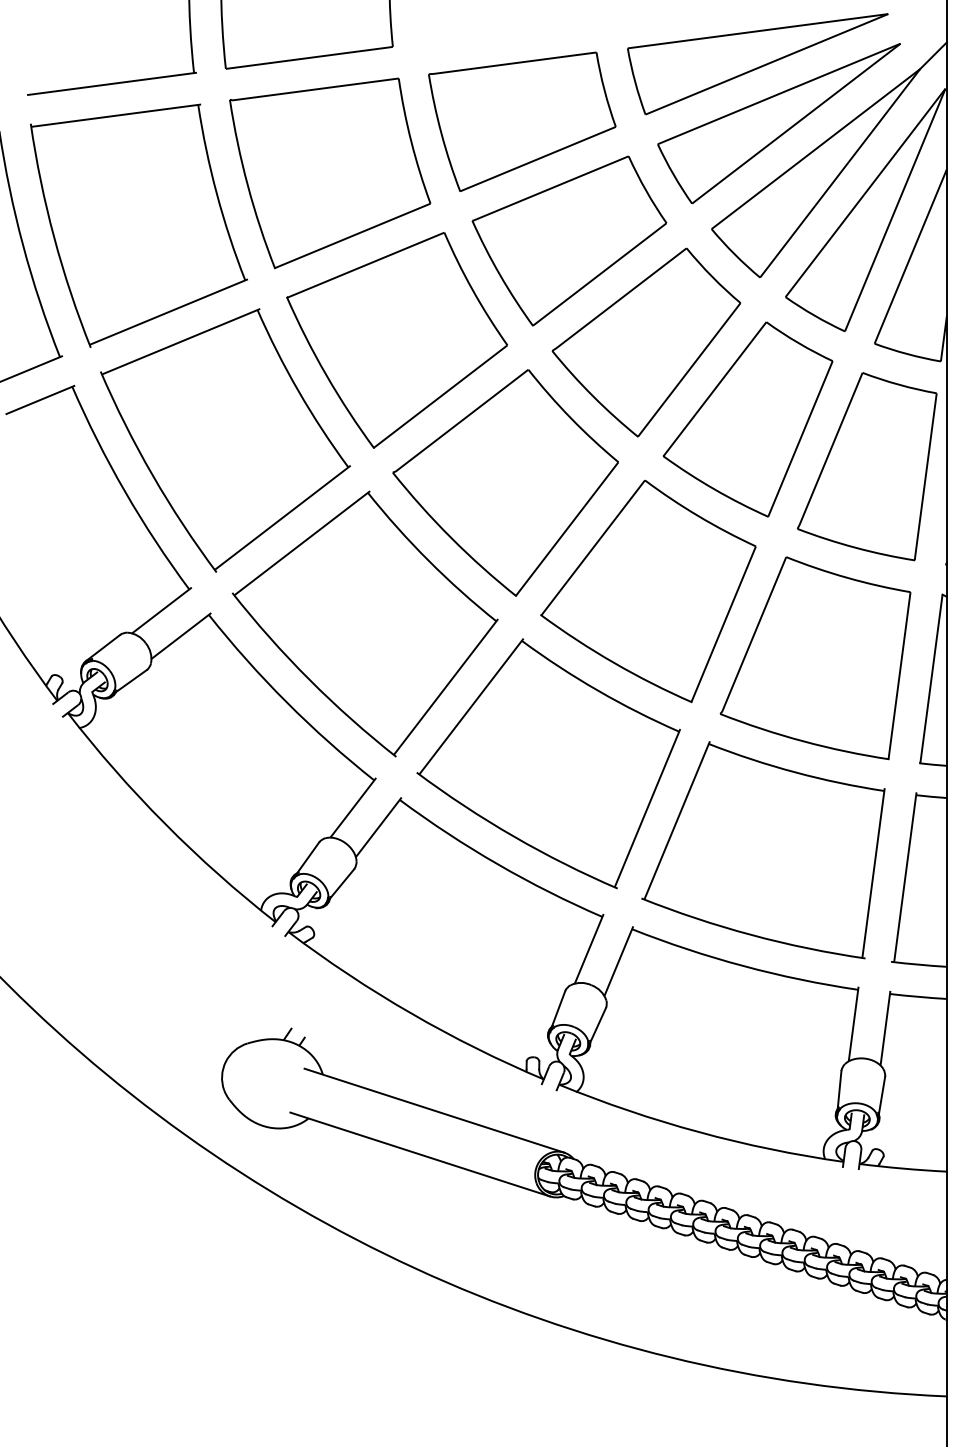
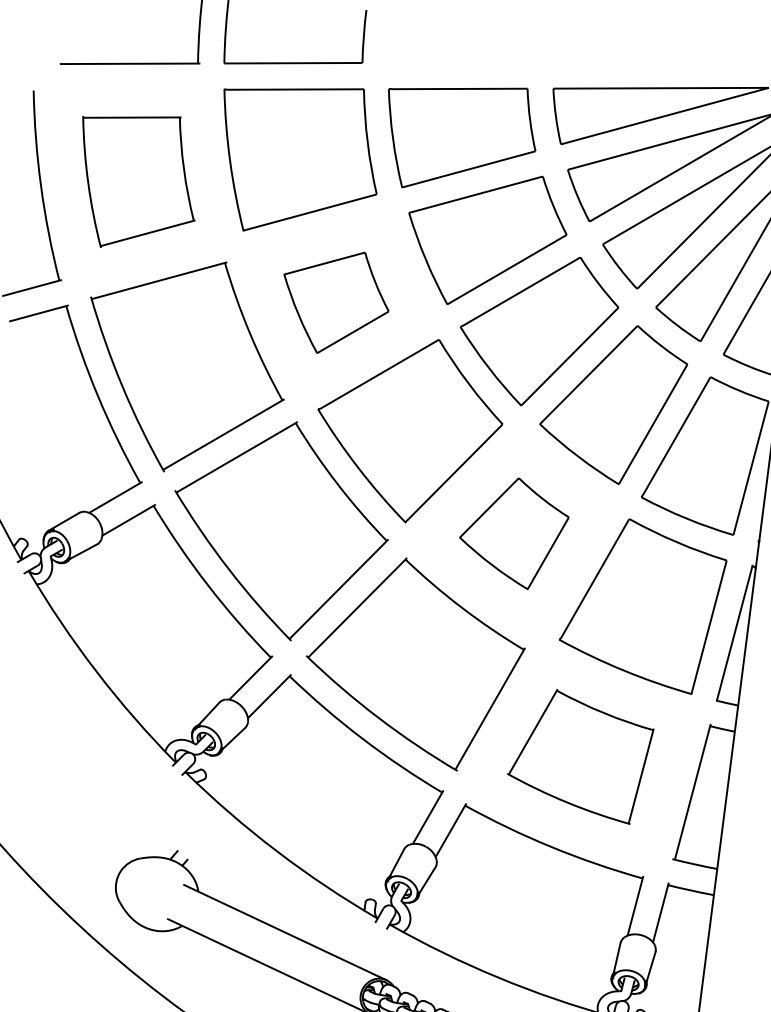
part: (138, 225) -> (136, 181), size x0.7
part: (396, 340) -> (334, 302), size x0.6
part: (648, 591) -> (513, 532), size x0.6
part: (763, 850) -> (580, 755), size x0.7

